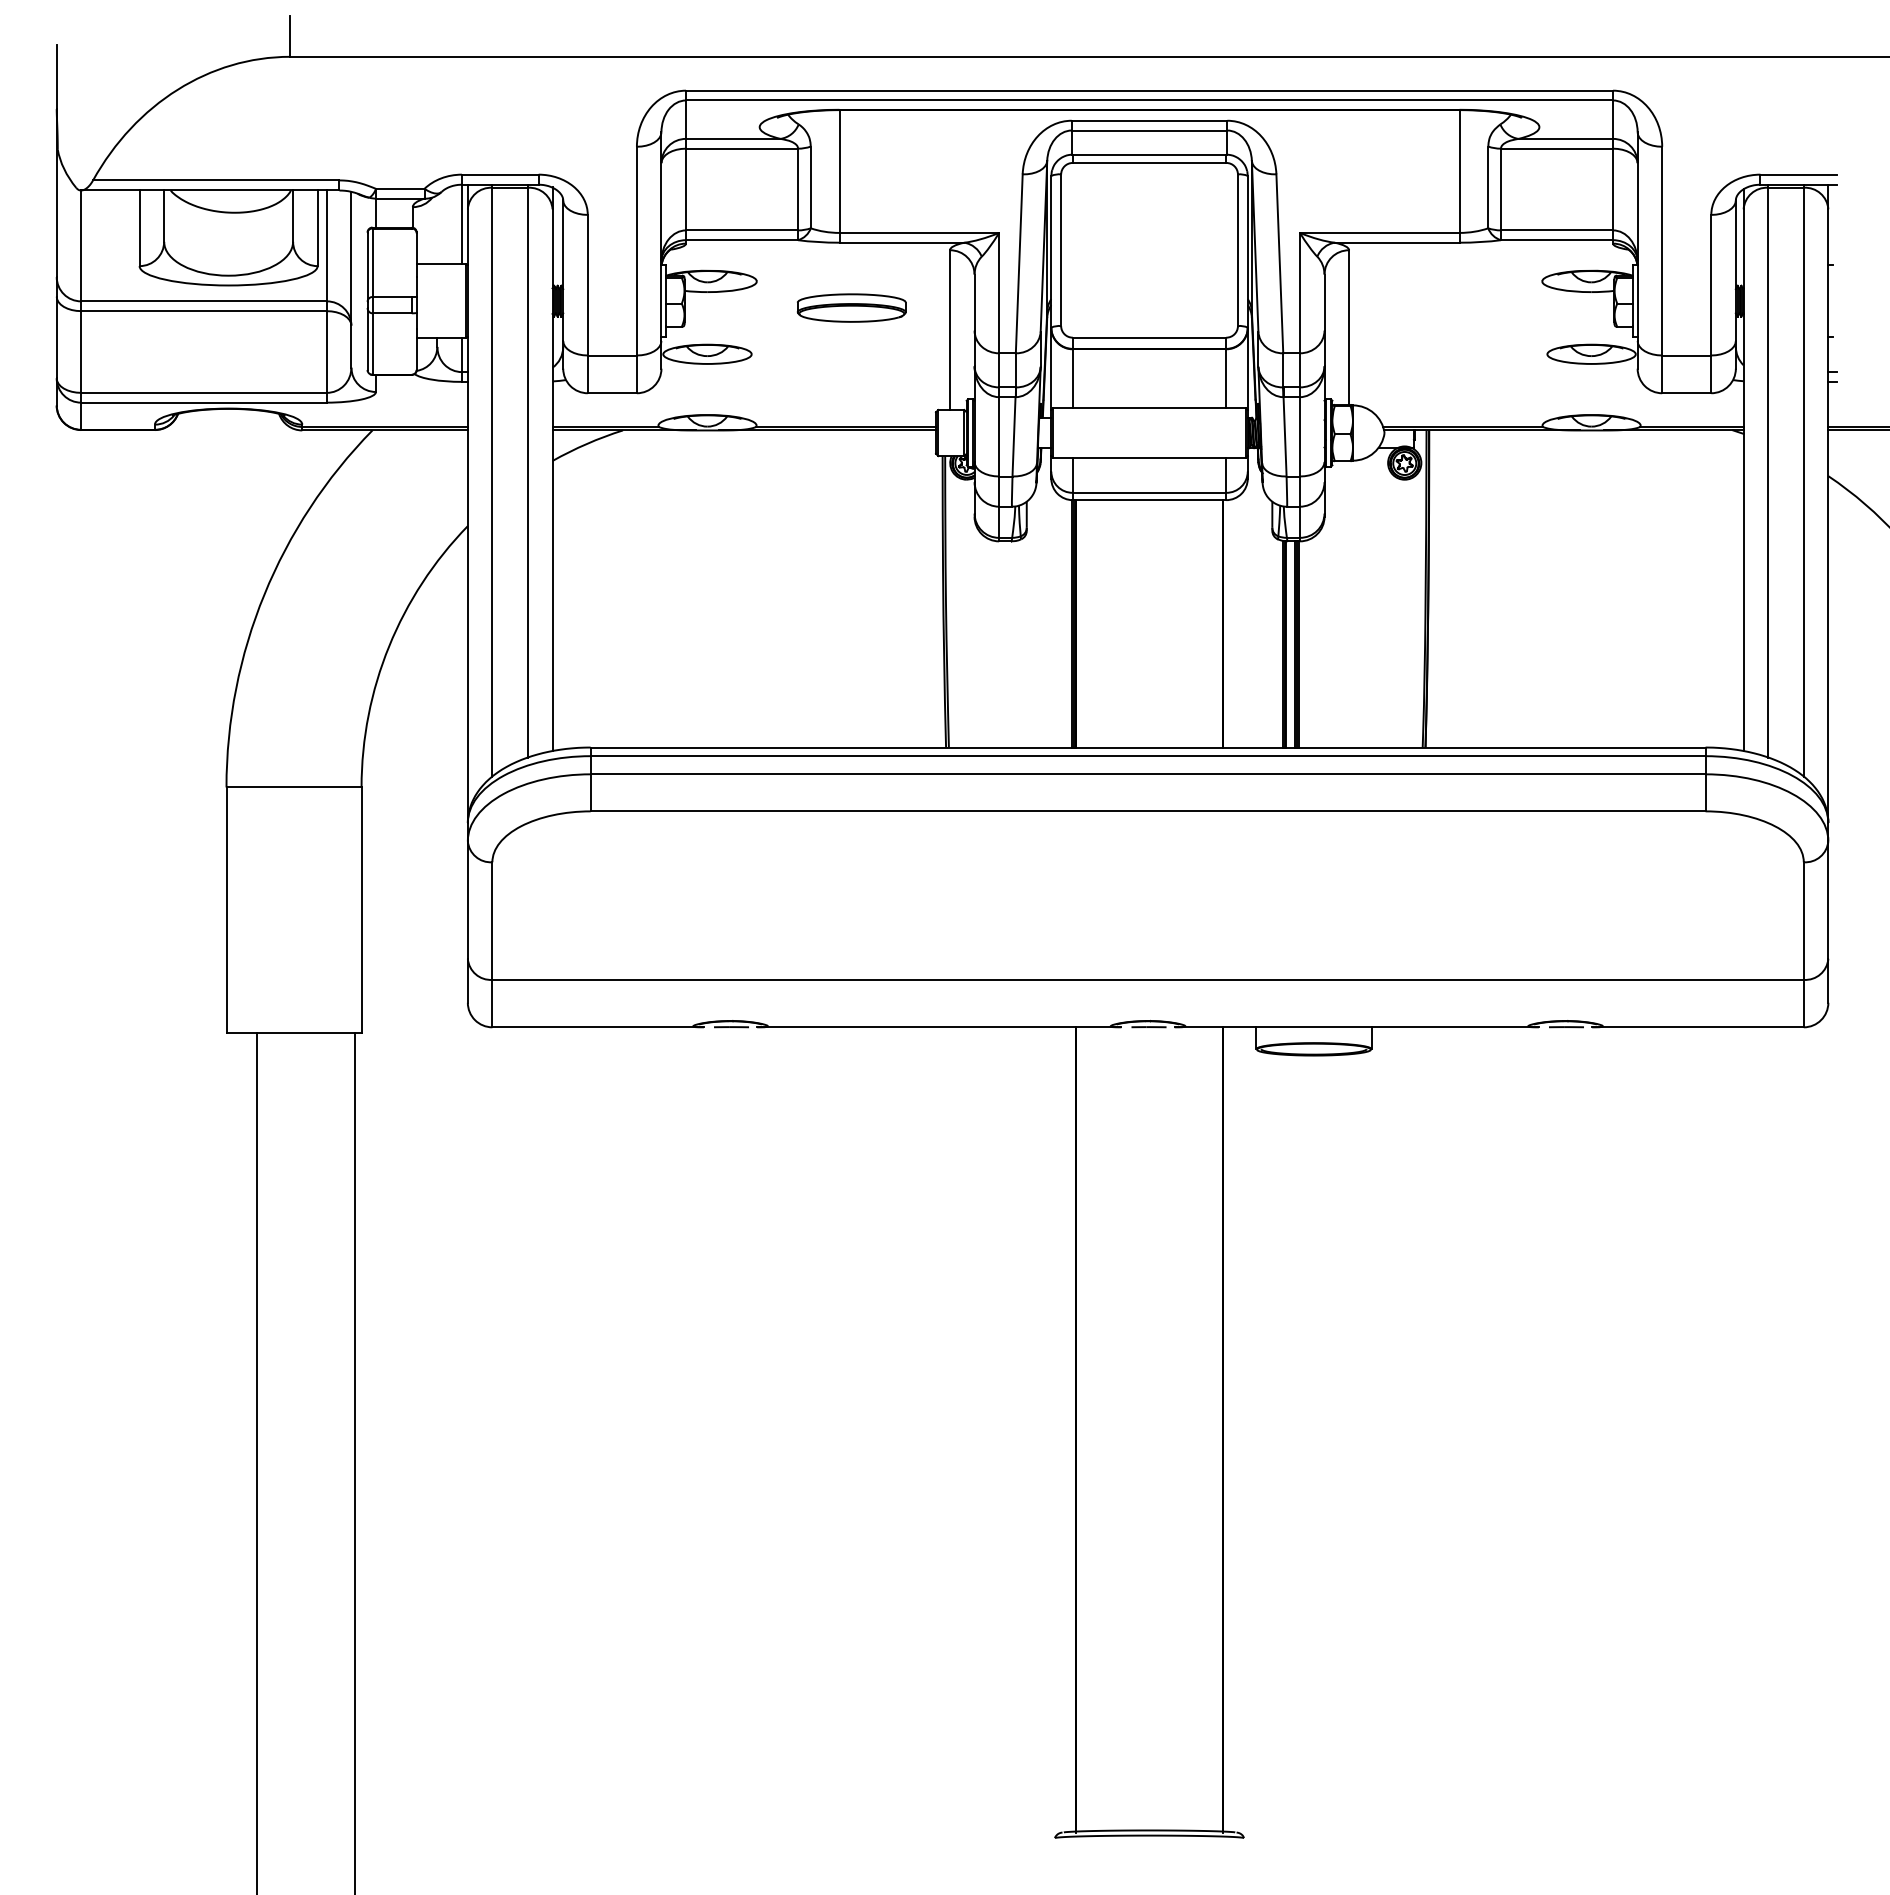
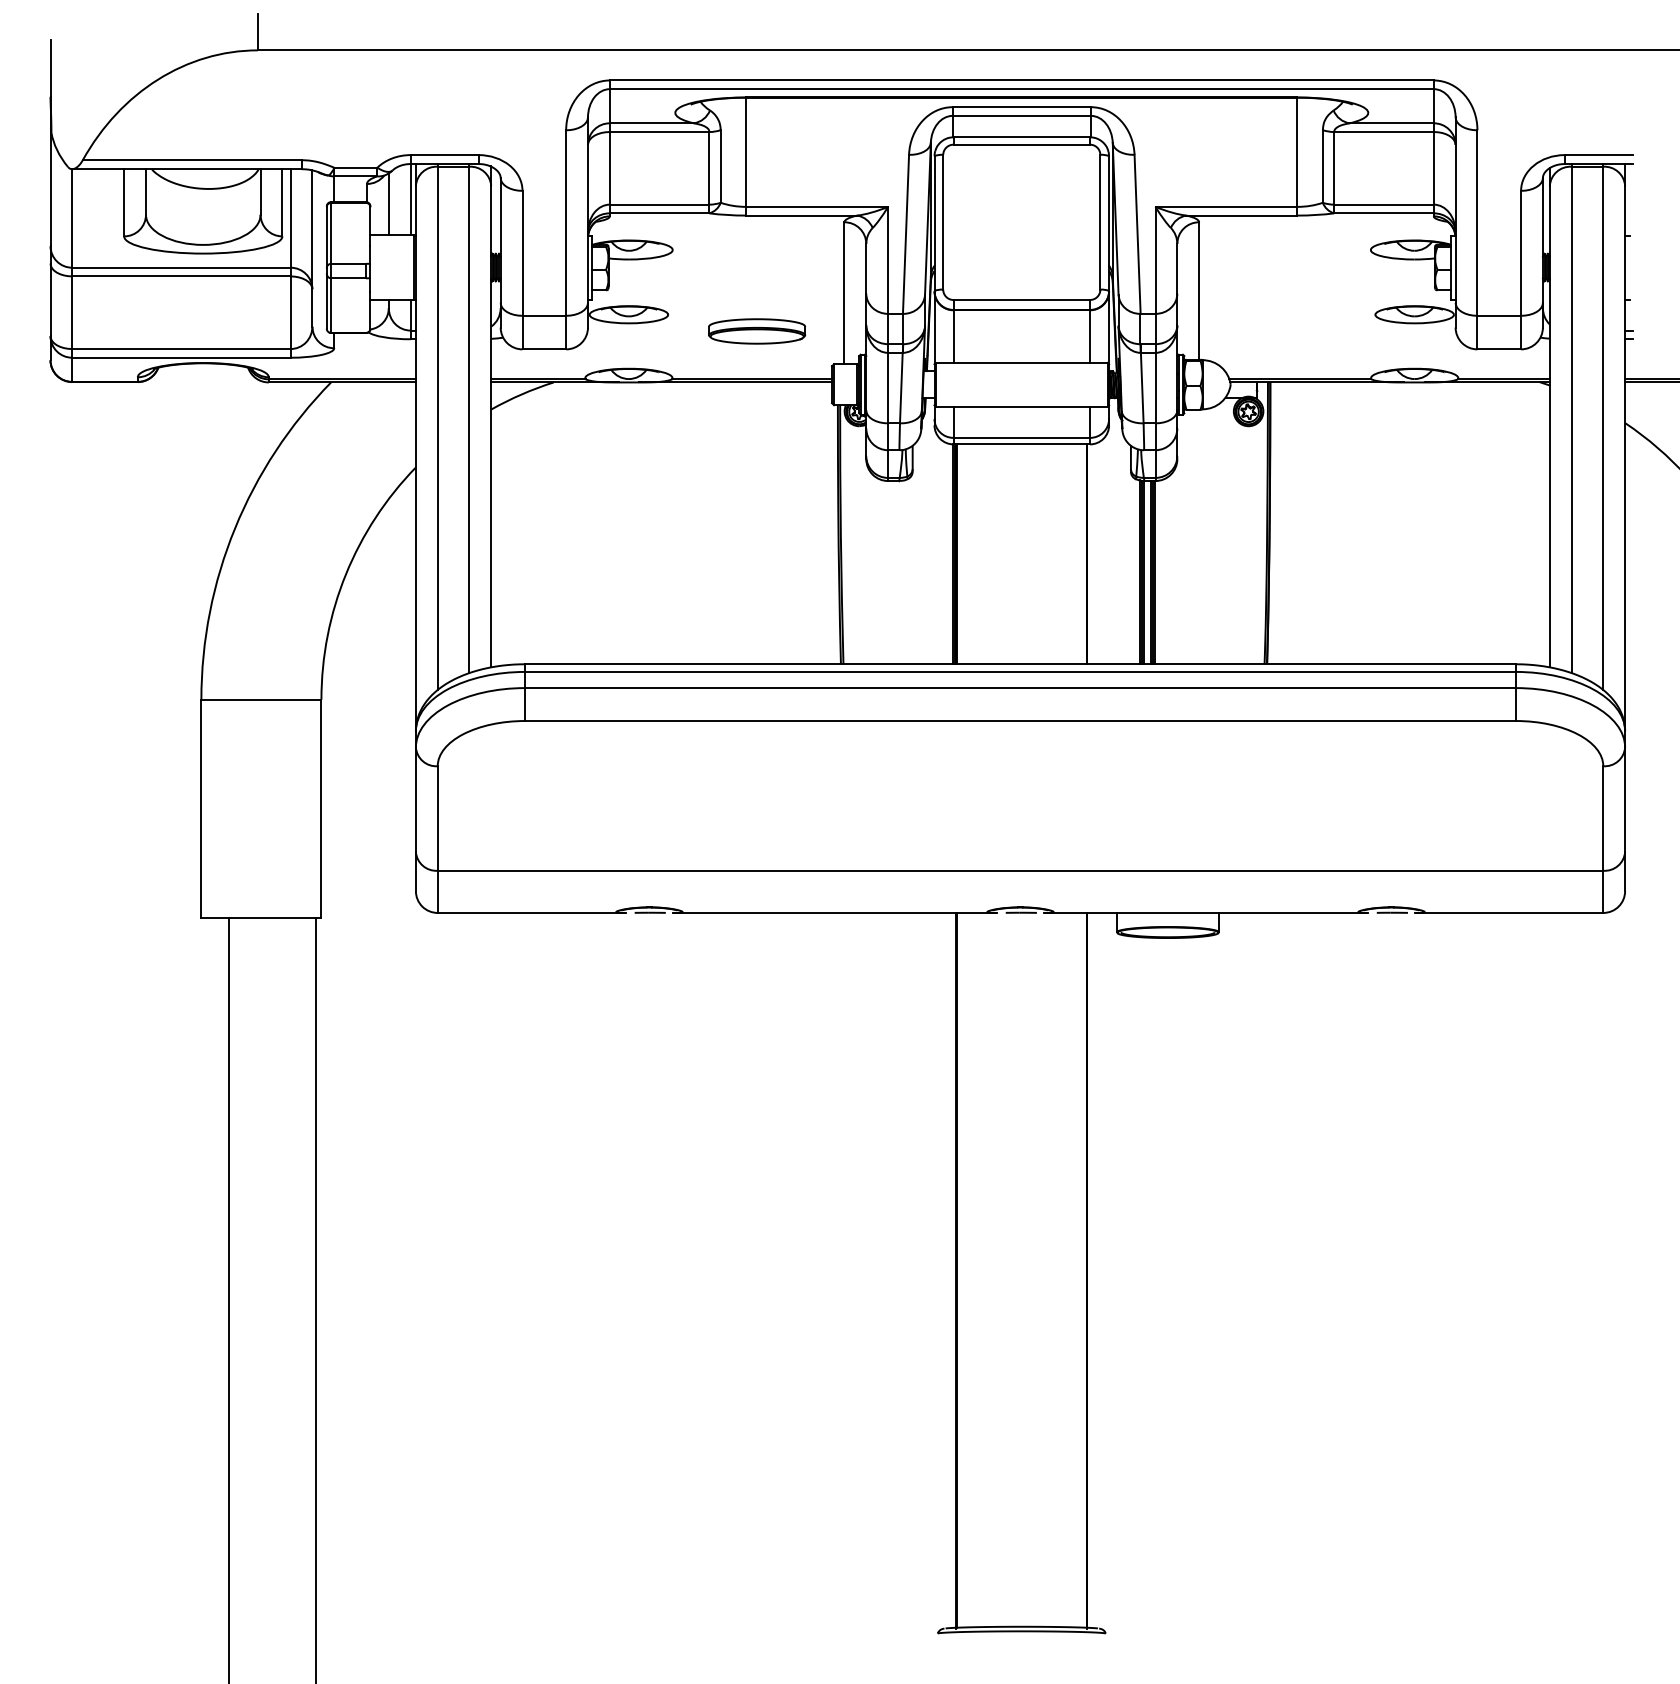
line: (437, 229) -> (388, 203), added
part: (851, 307) -> (756, 330), moved

